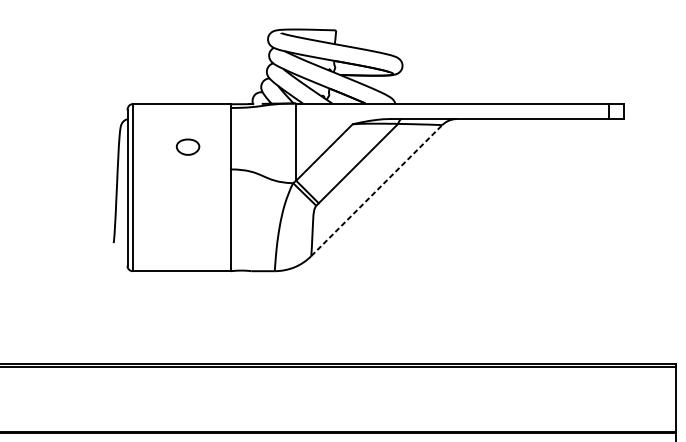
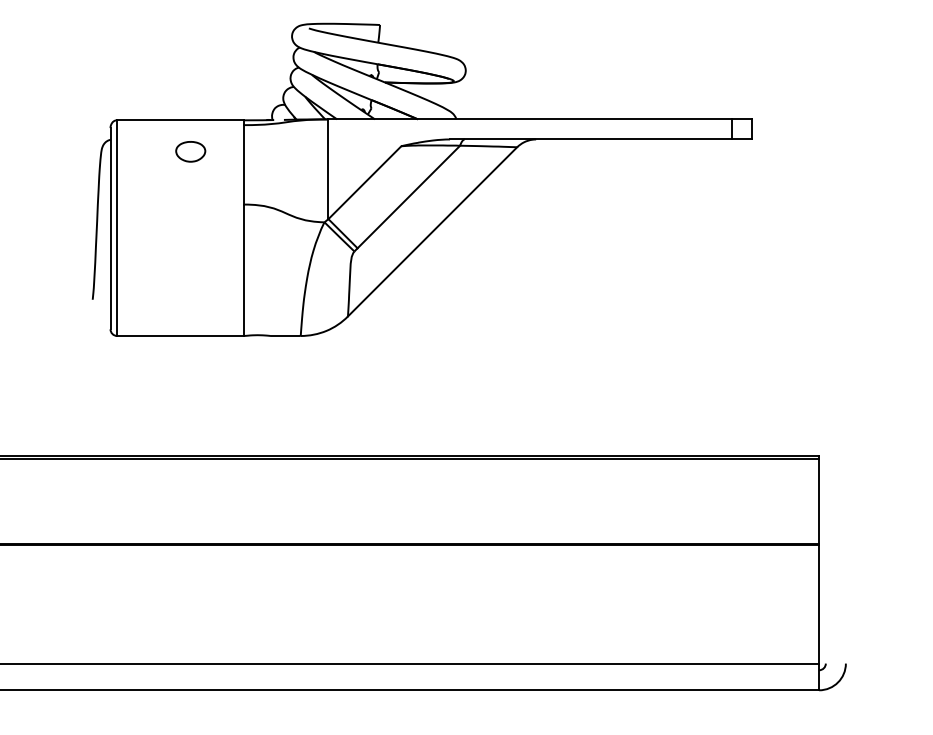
part: (187, 146) -> (190, 151), moved
line: (376, 190) -> (432, 231), dashed -> solid

